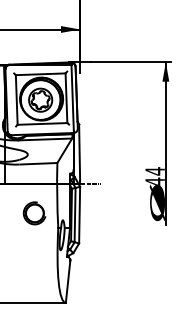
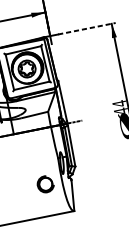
line: (131, 62) -> (87, 28), solid -> dashed
part: (34, 213) -> (45, 184), moved

